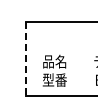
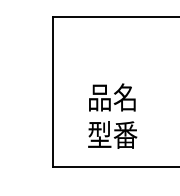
line: (25, 59) -> (53, 93), dashed -> solid

